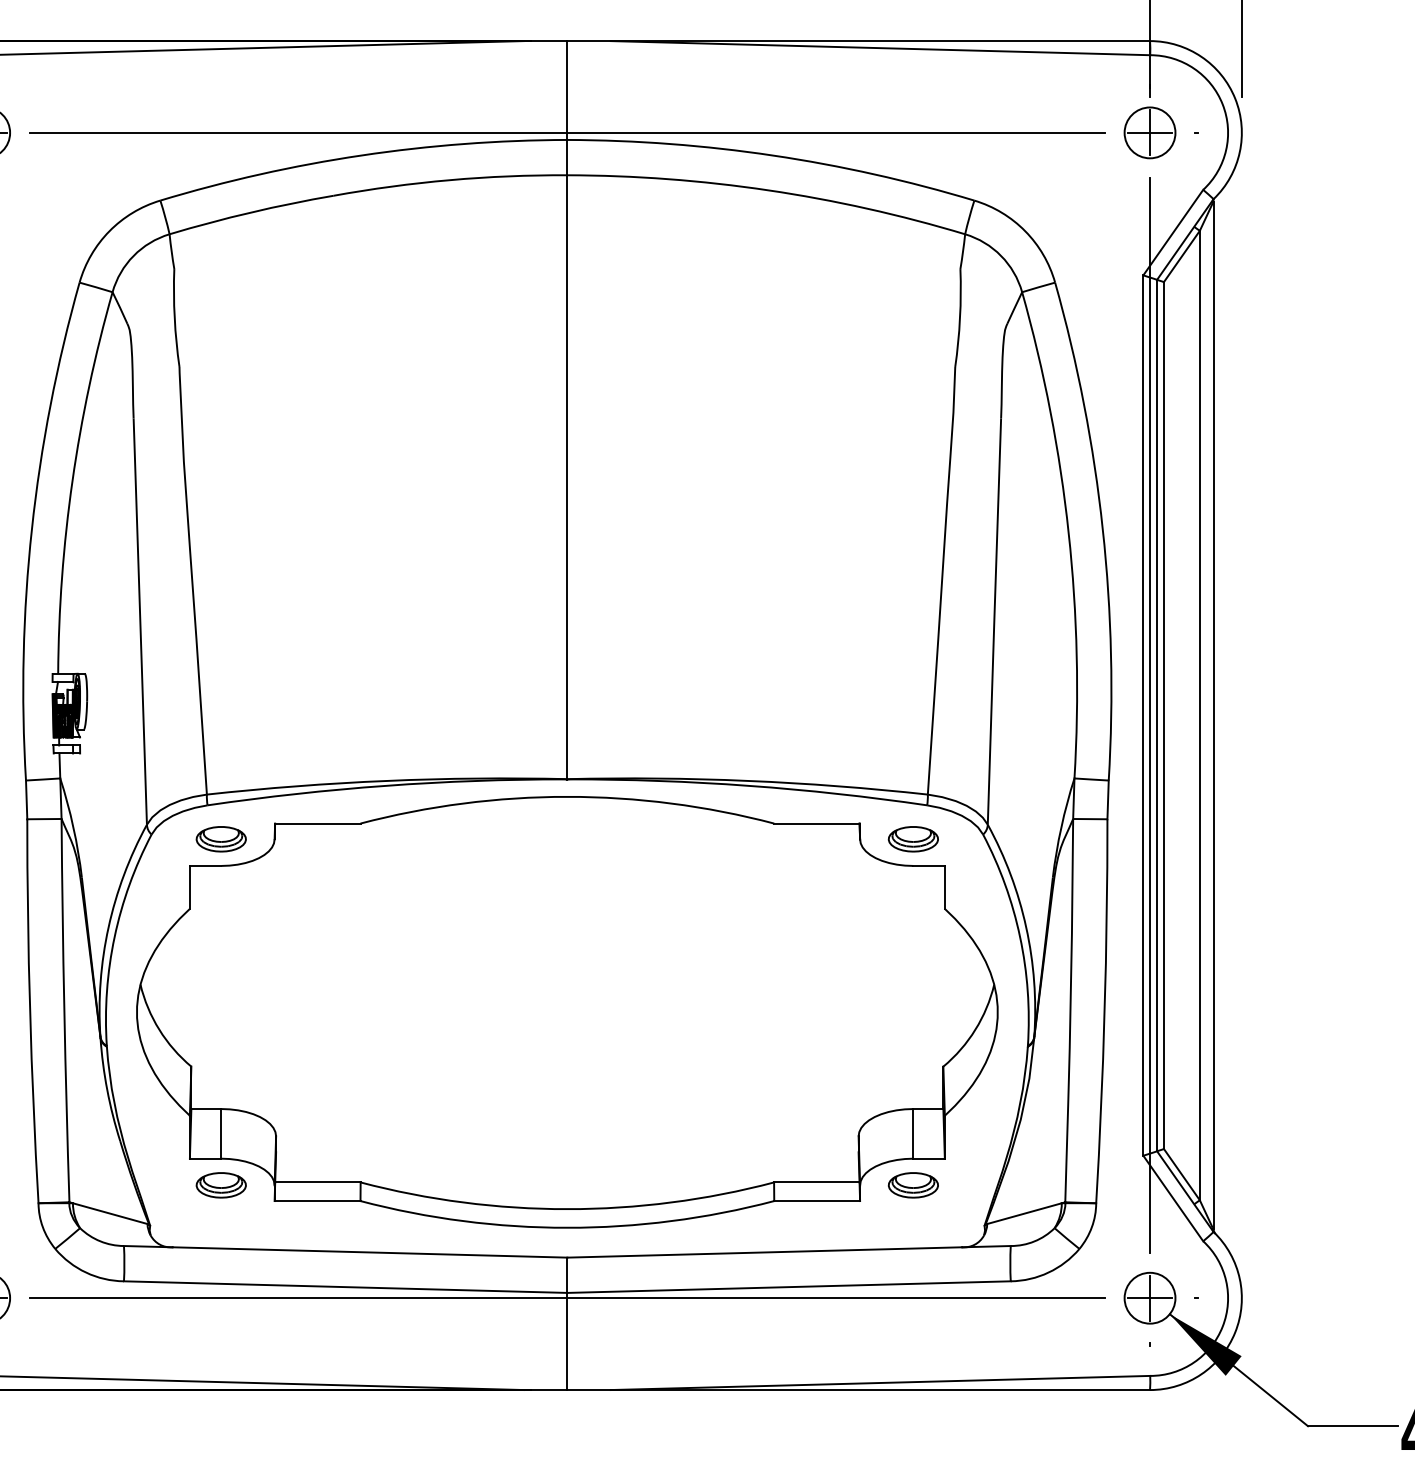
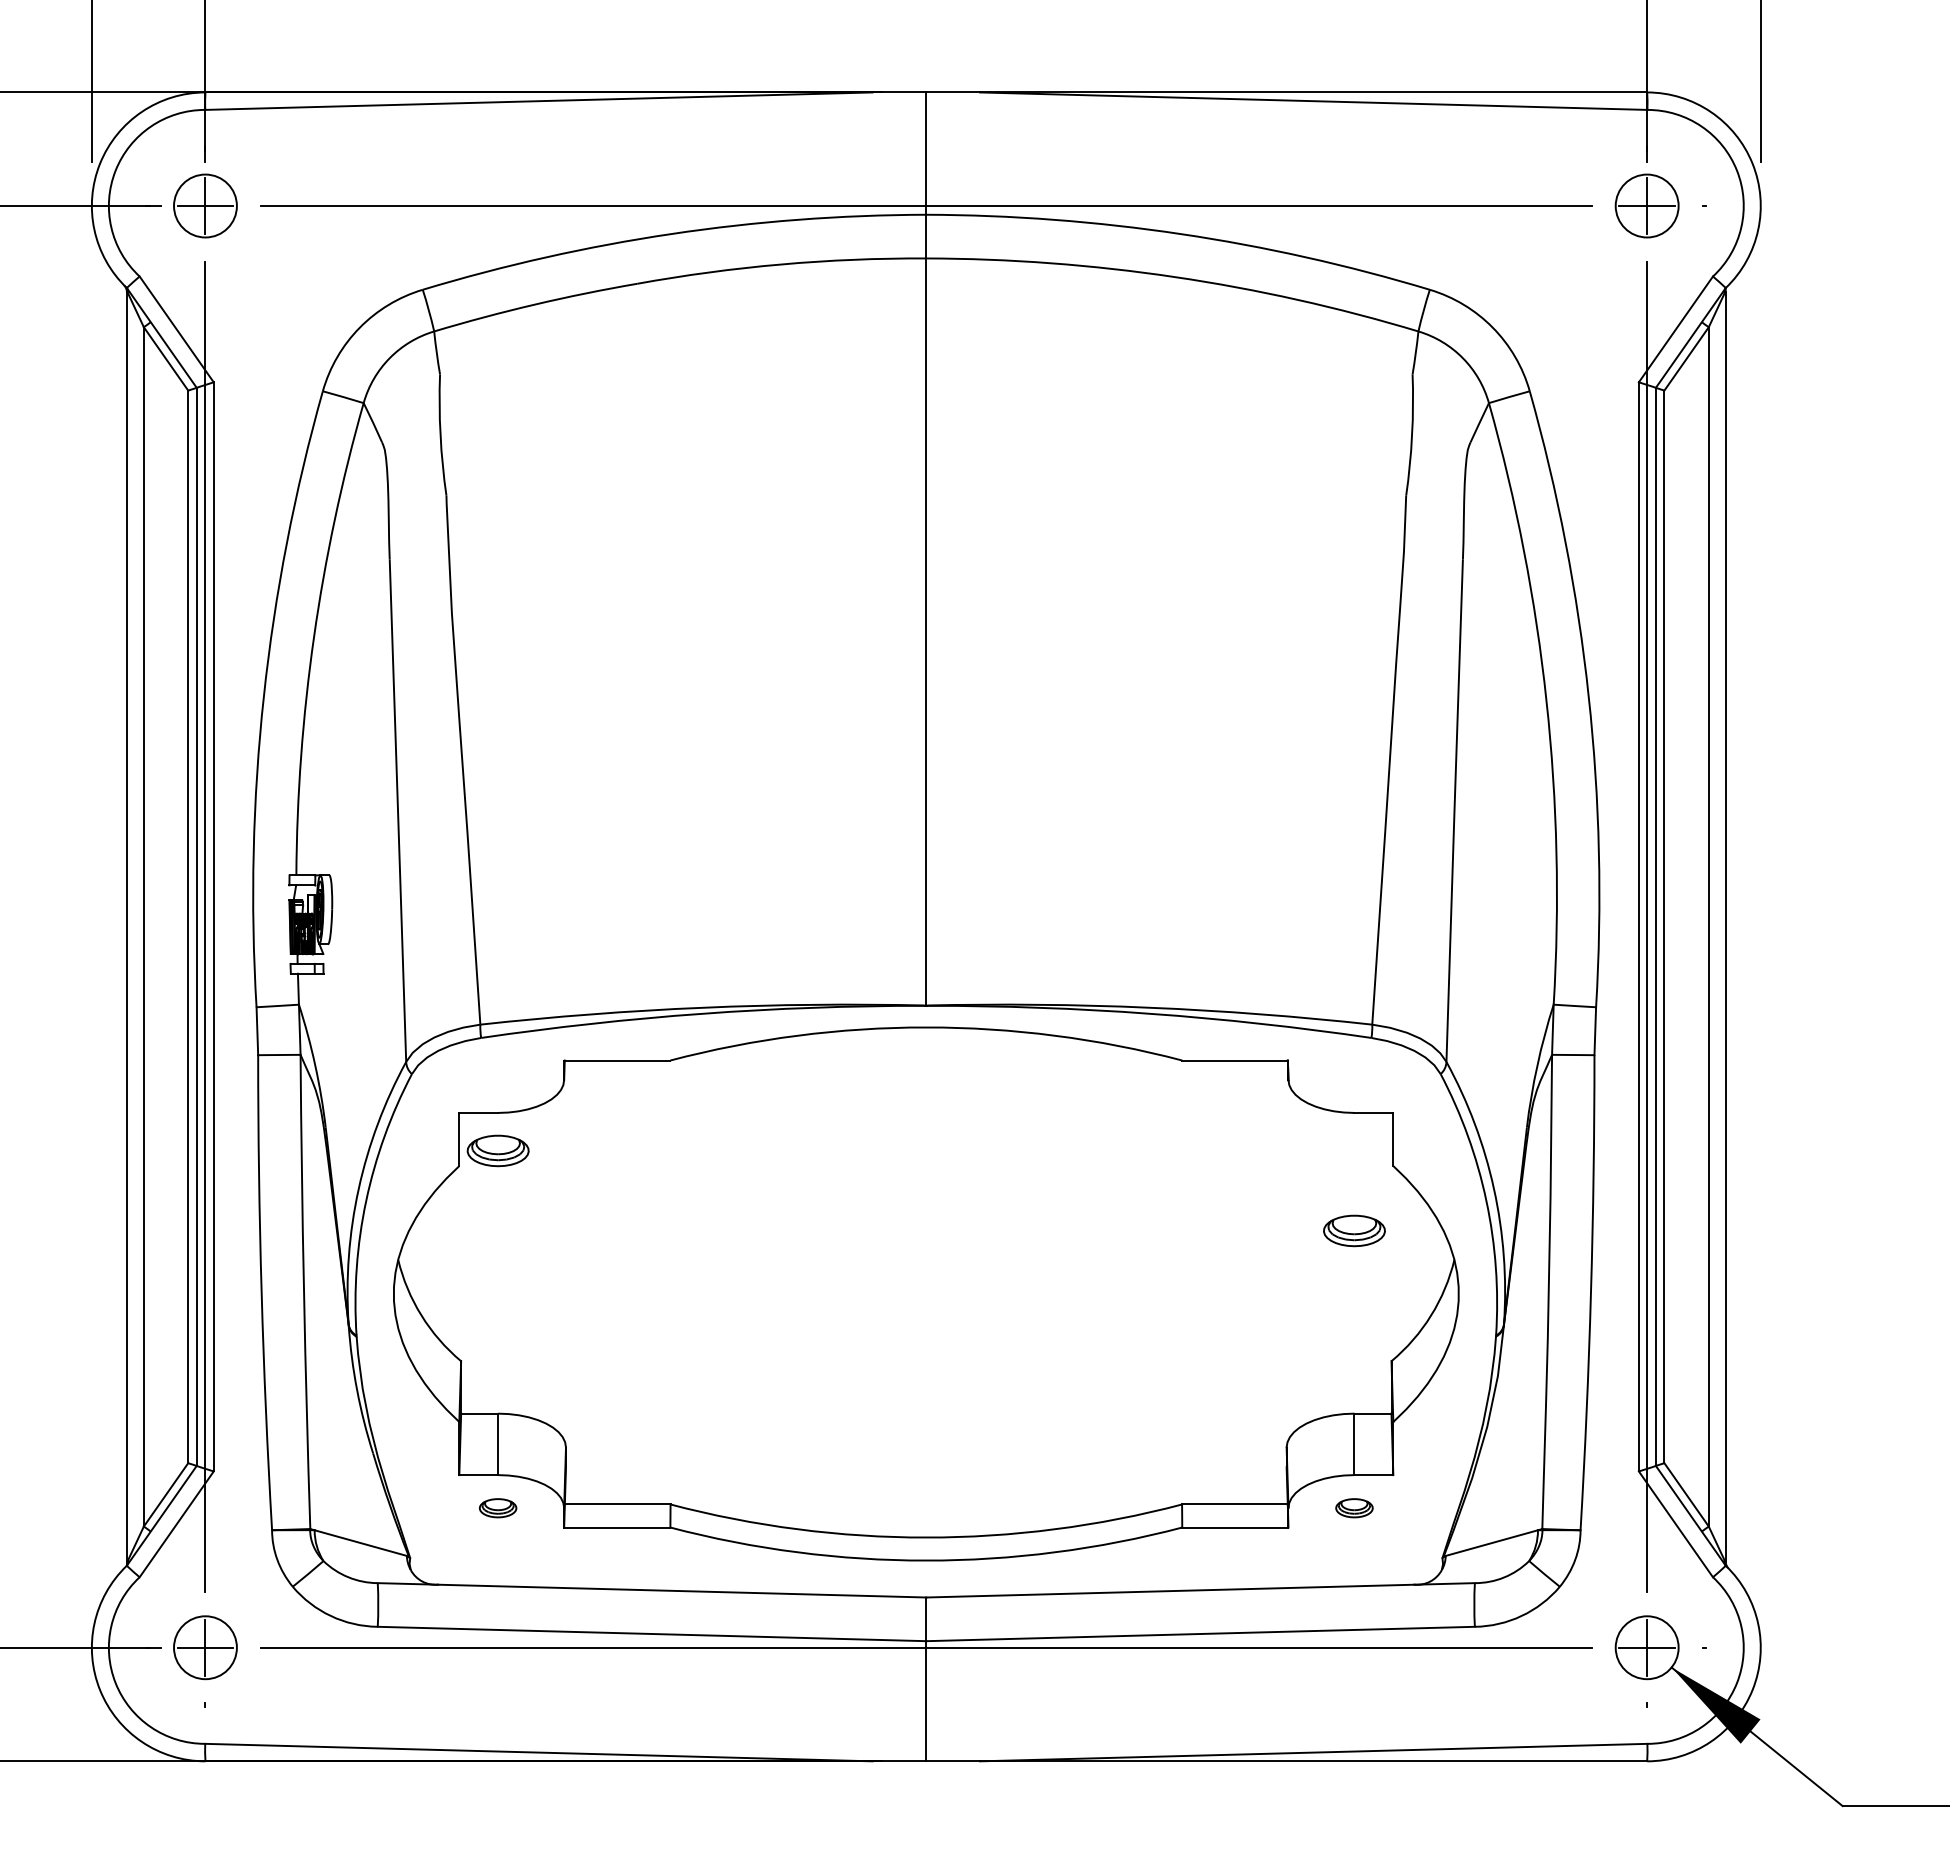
part: (220, 838) -> (497, 1150), moved
part: (913, 838) -> (1354, 1230), moved
part: (220, 1185) -> (497, 1508), size x0.6
part: (913, 1185) -> (1354, 1508), size x0.6

